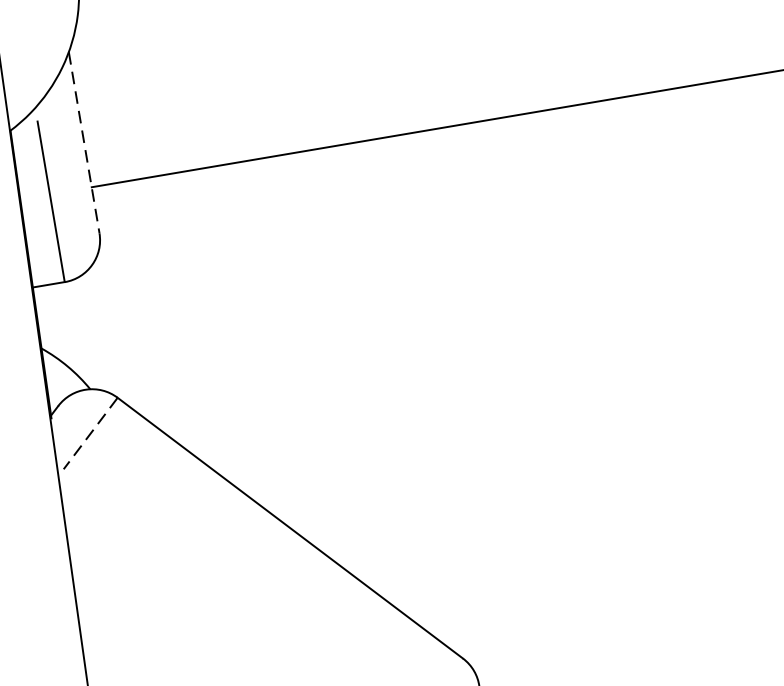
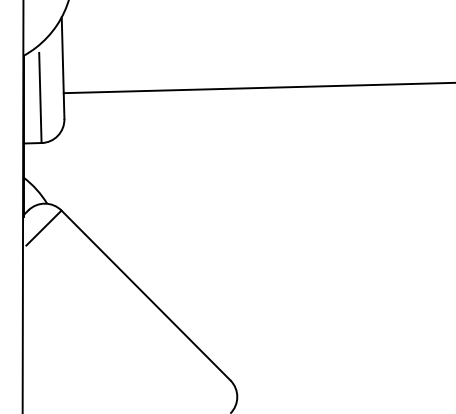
line: (85, 143) -> (63, 68), dashed -> solid
line: (89, 434) -> (43, 228), dashed -> solid

